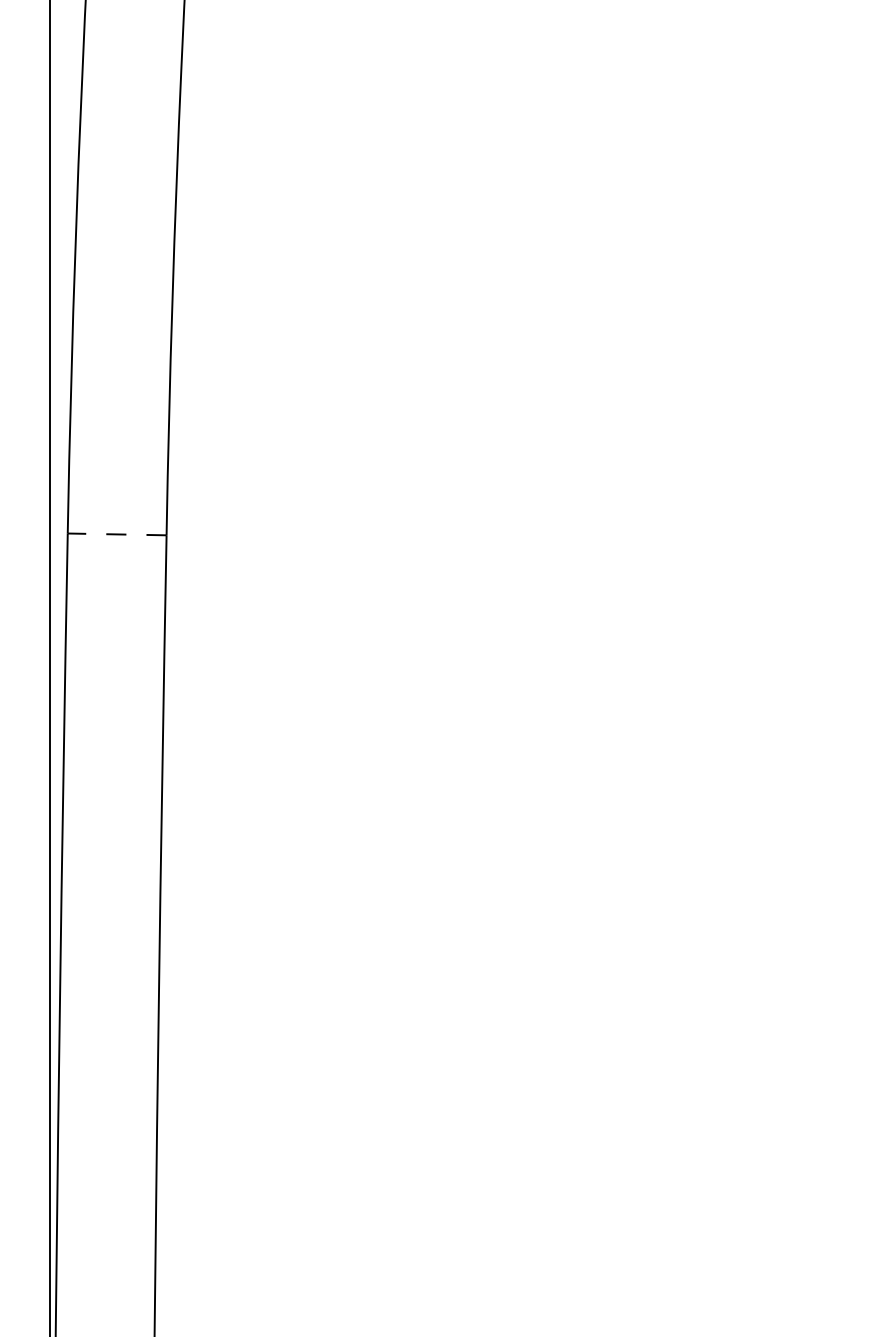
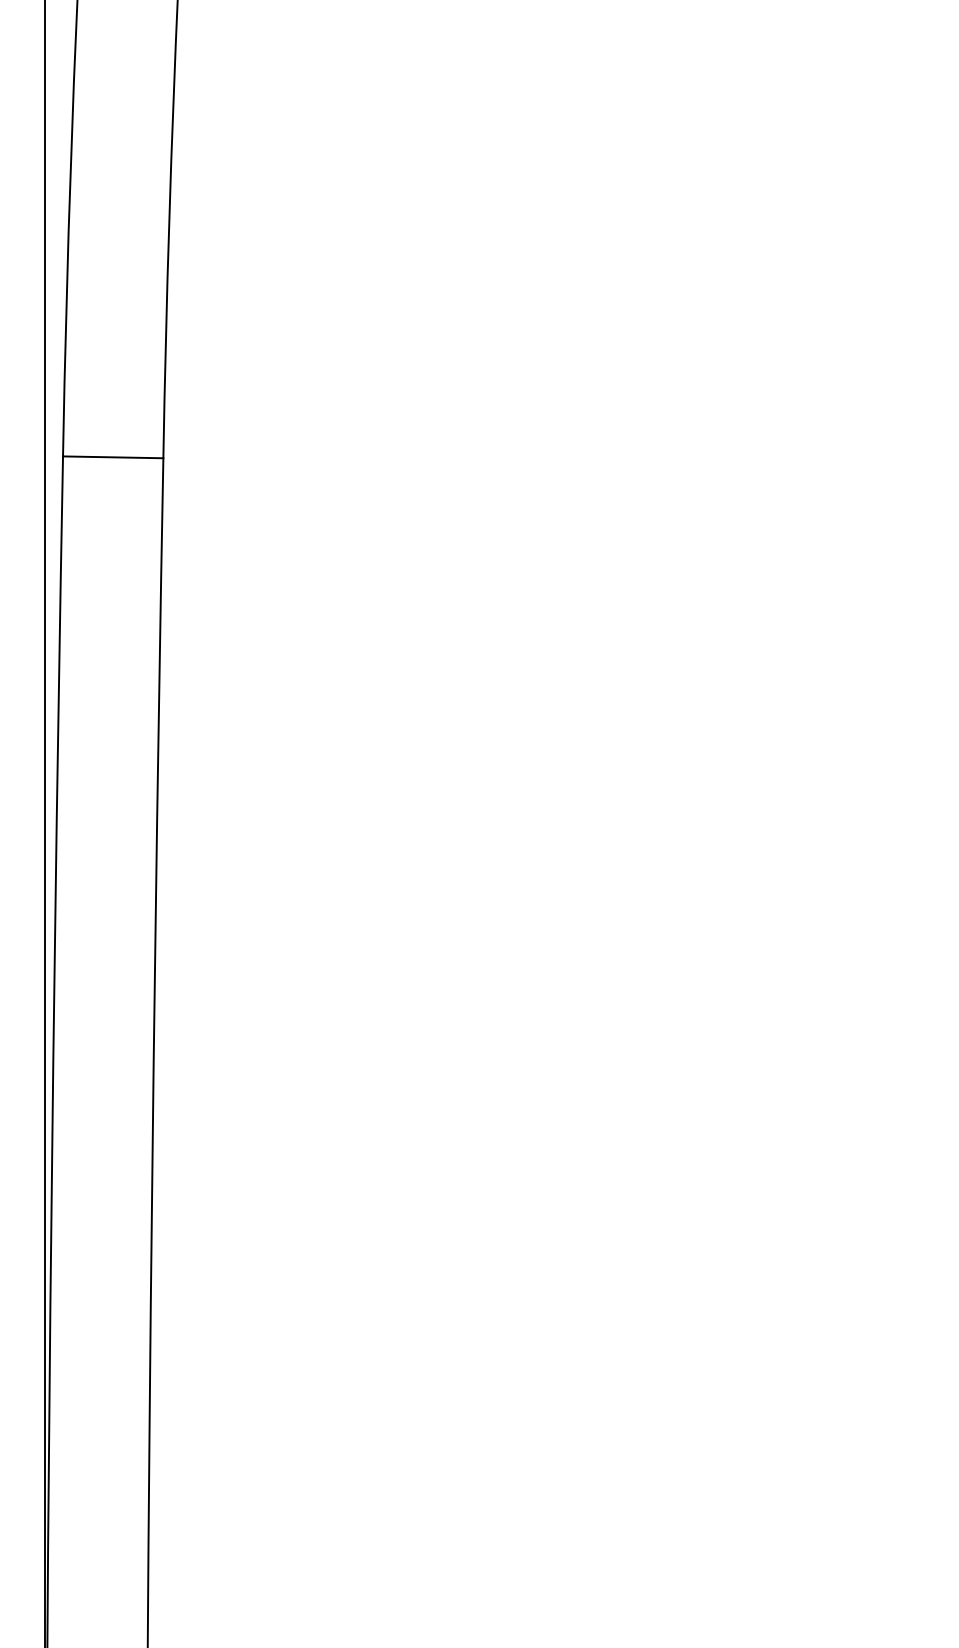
line: (116, 534) -> (112, 457), dashed -> solid

